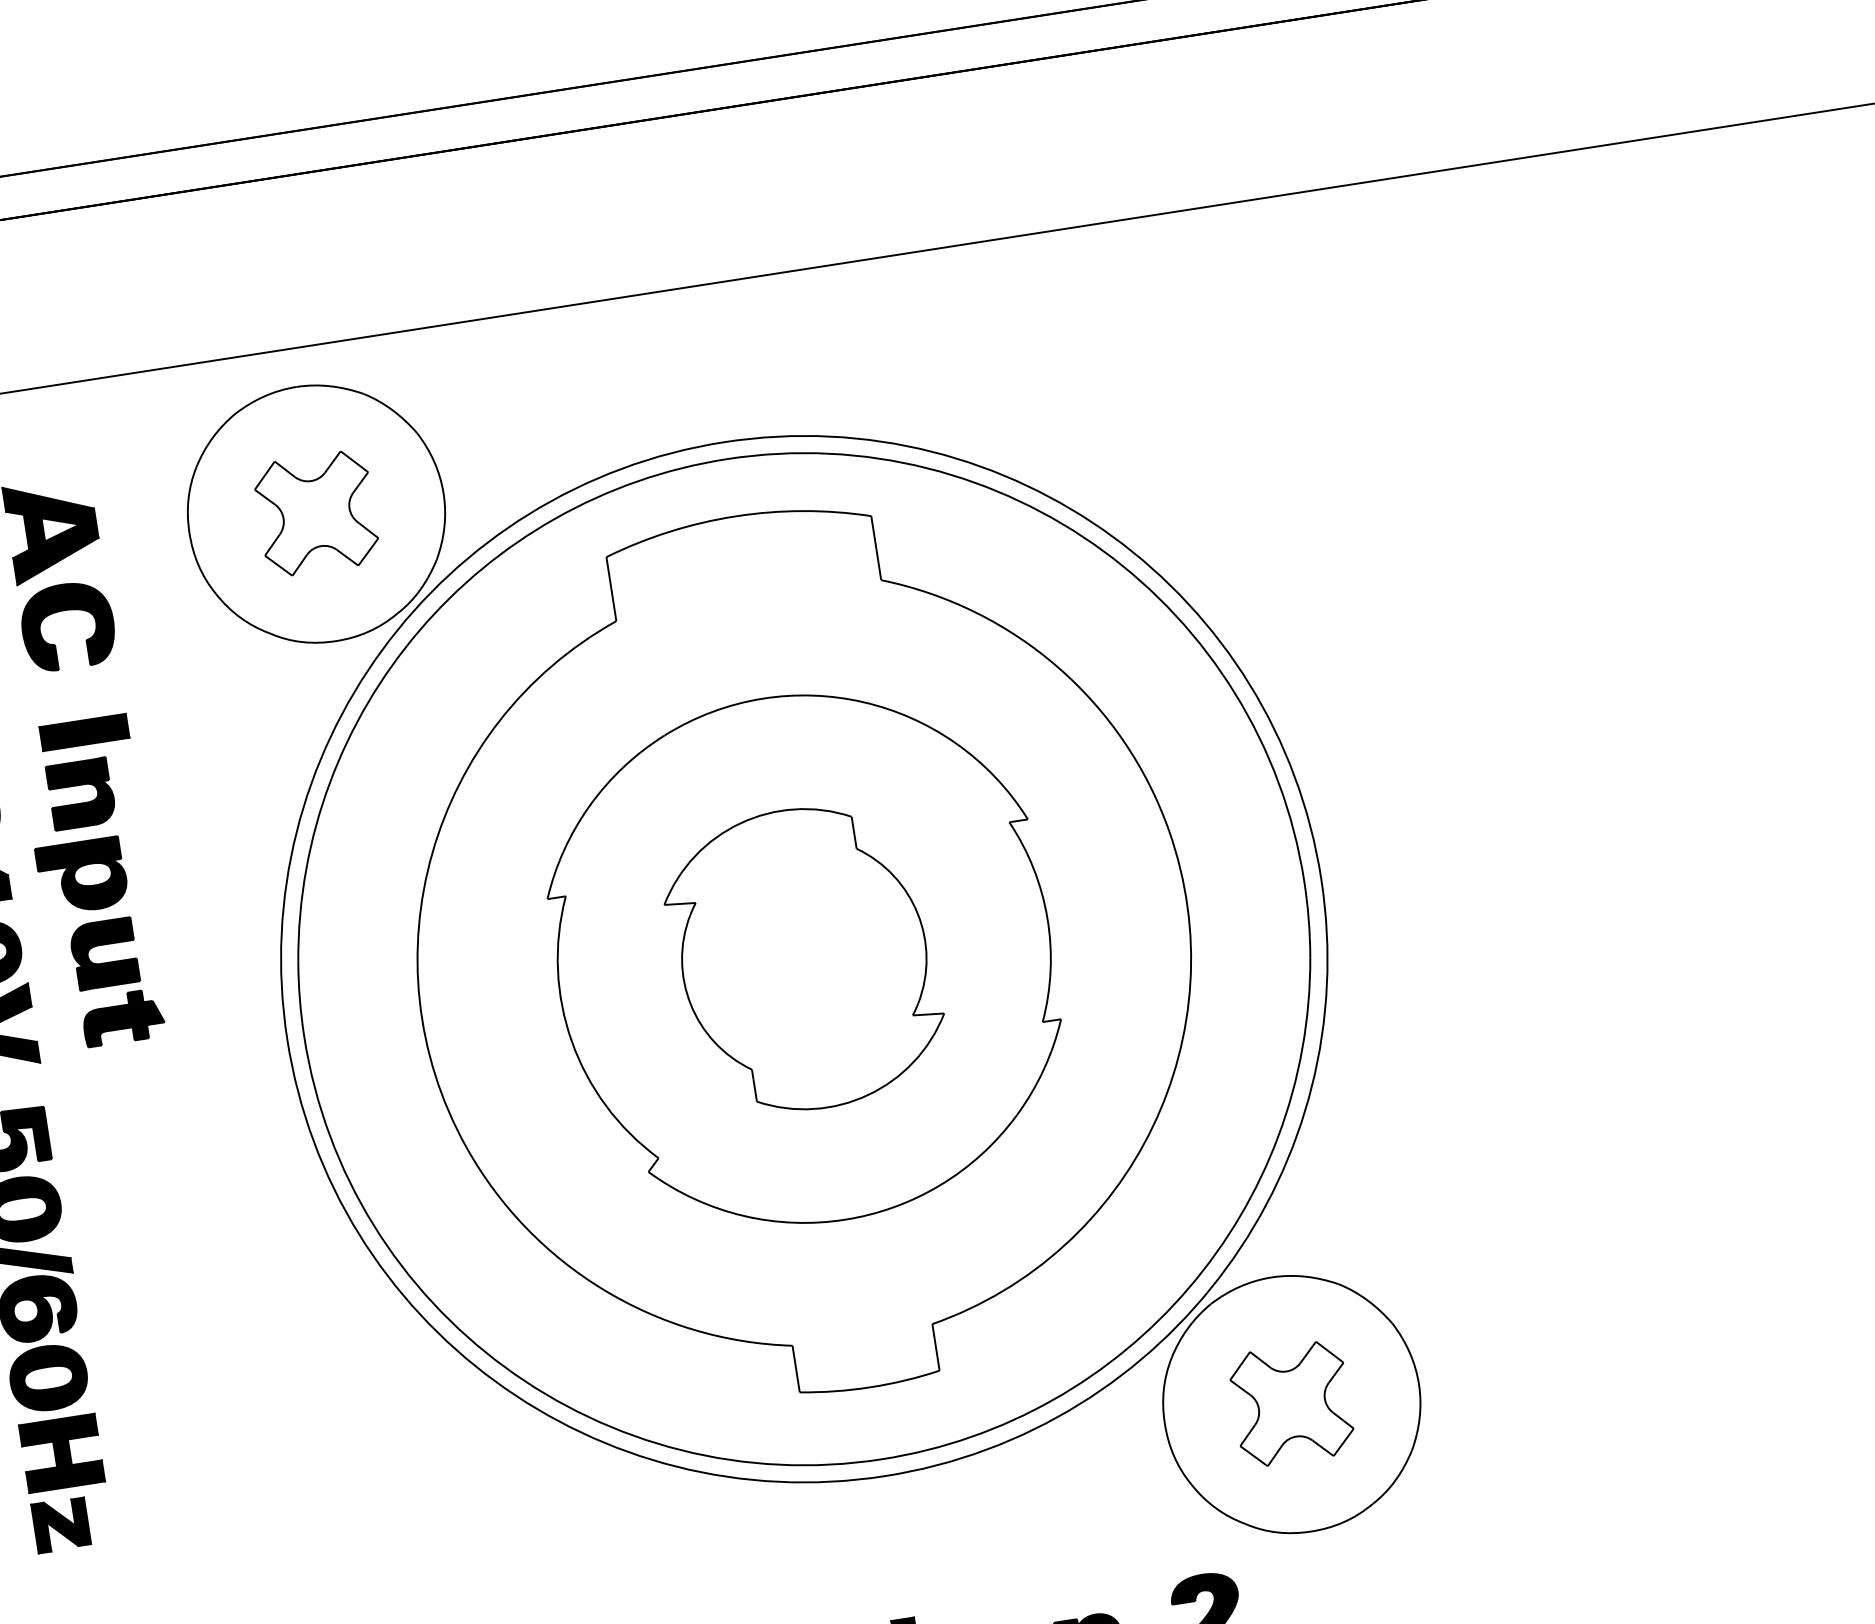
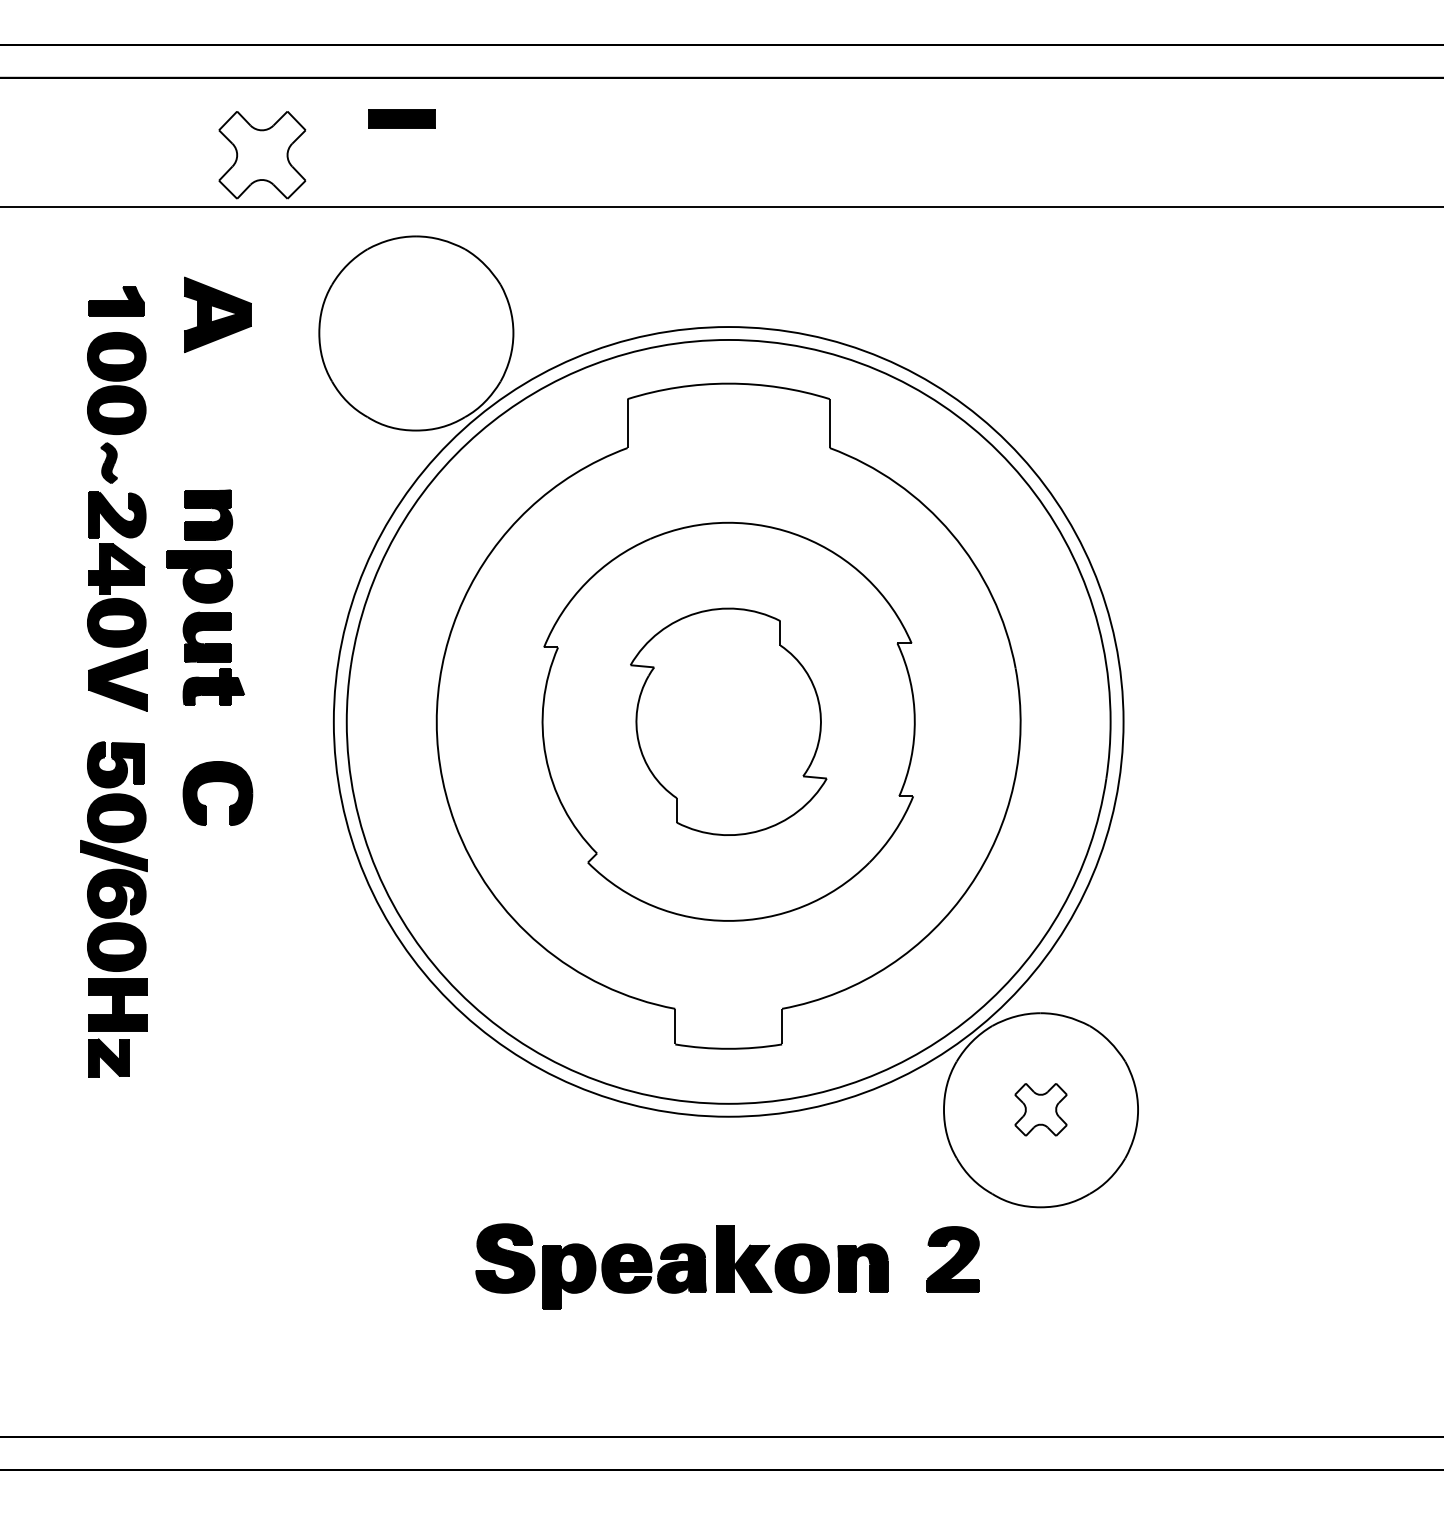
part: (316, 513) -> (262, 155), moved
part: (61, 612) -> (214, 782), moved
part: (83, 732) -> (401, 118), moved
part: (1291, 1403) -> (1040, 1109), size x0.6

